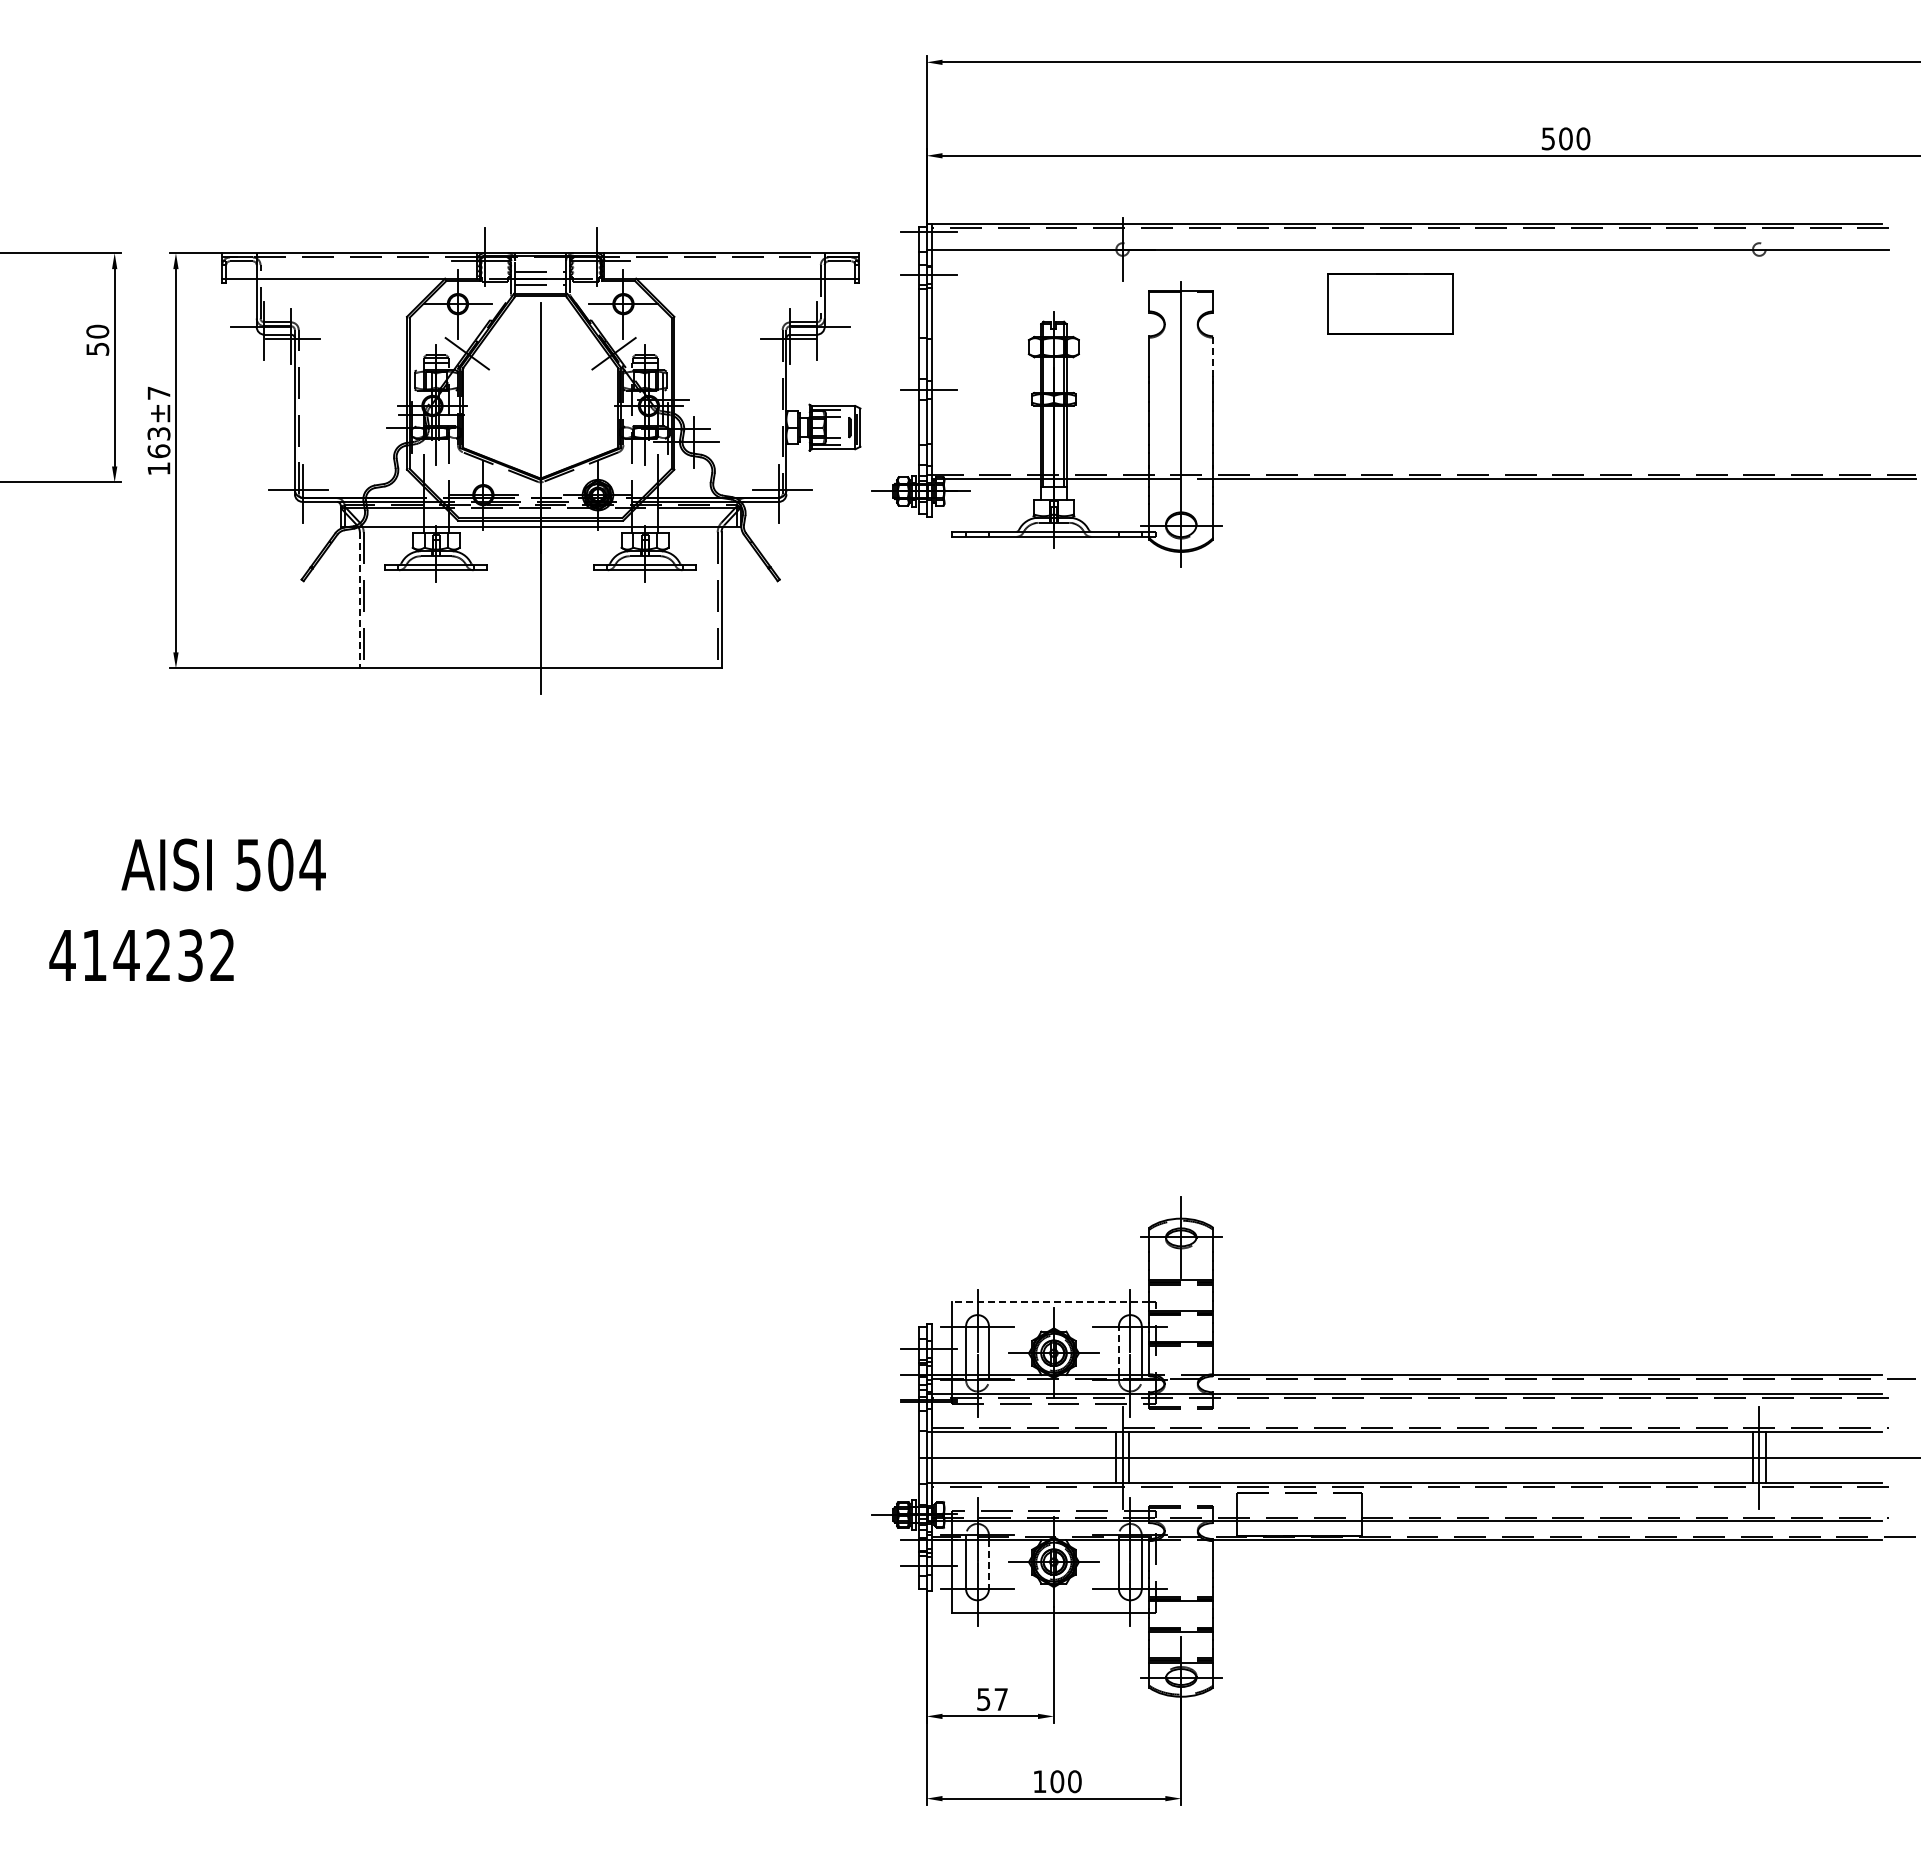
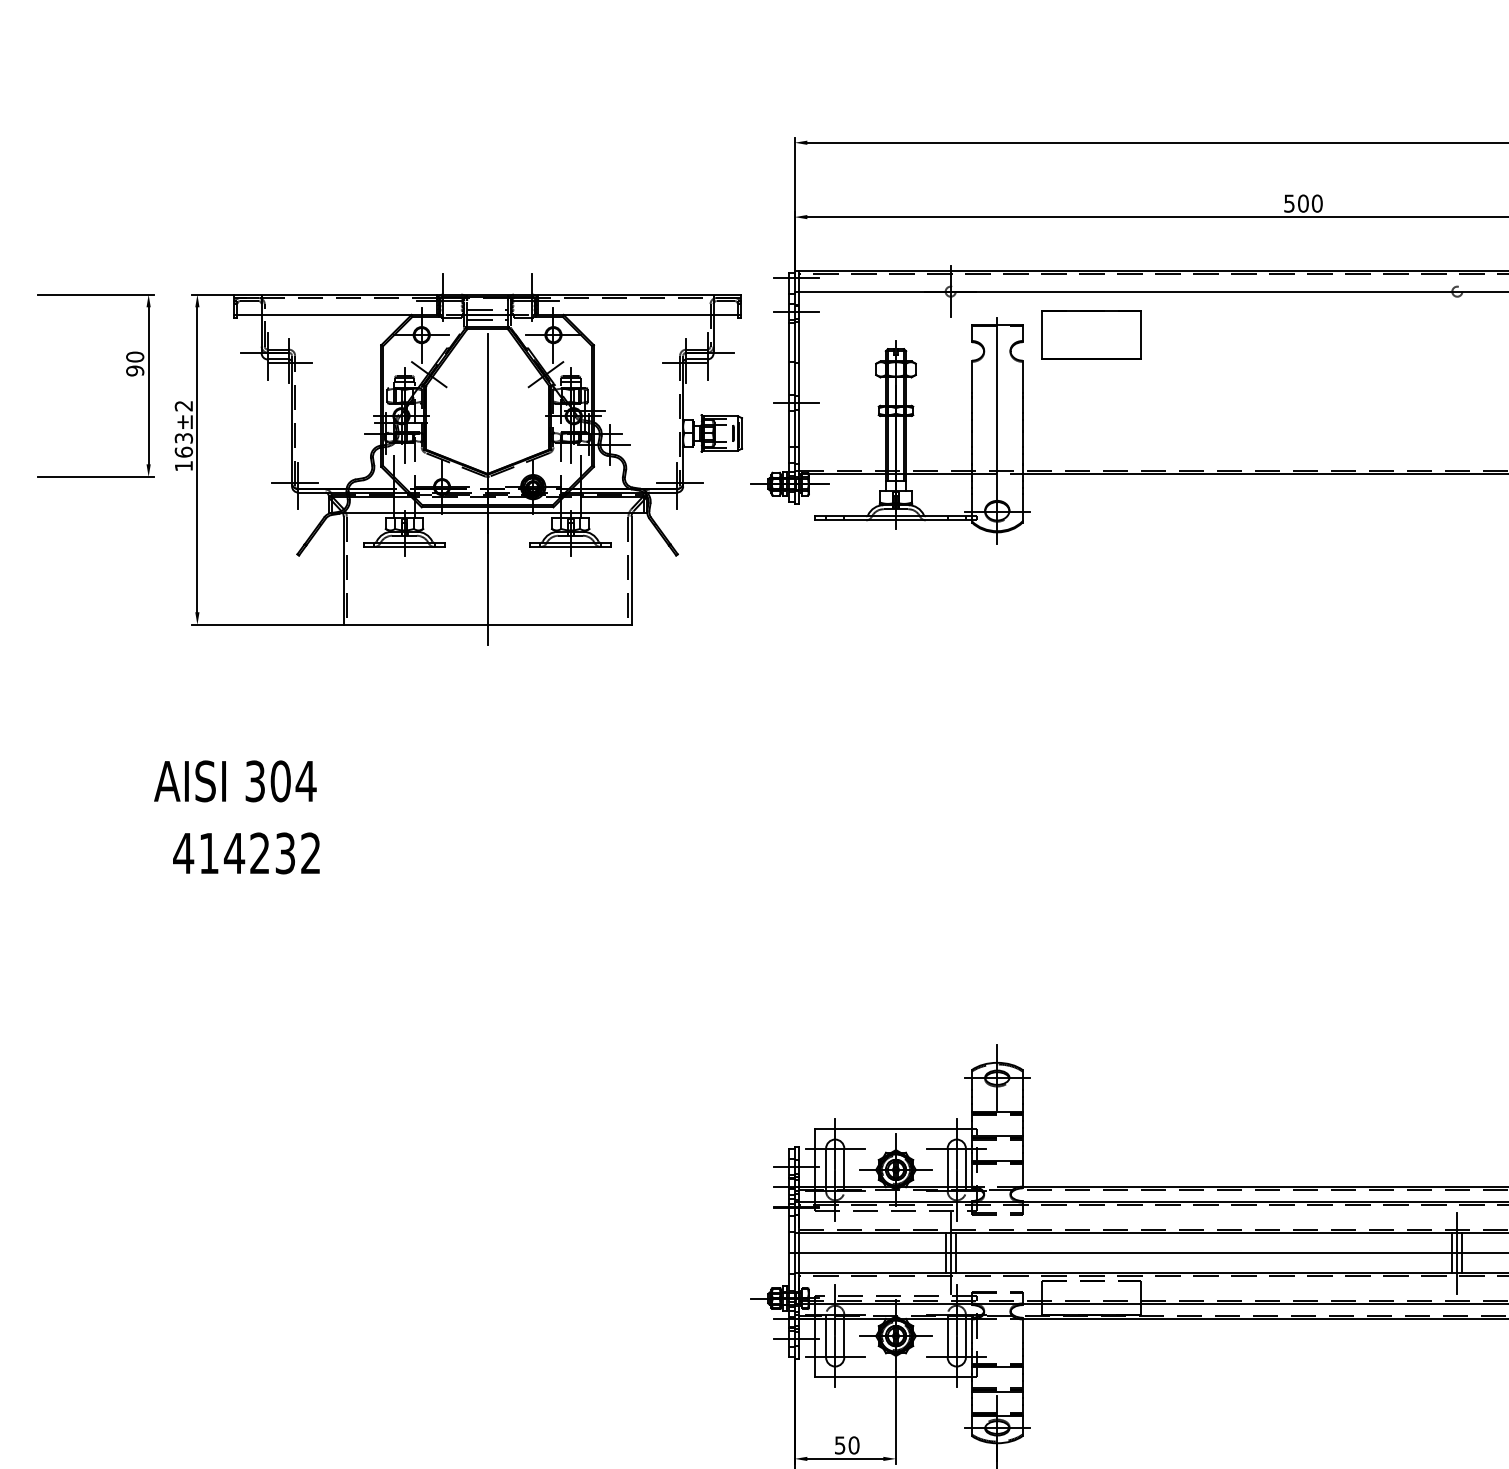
part: (1390, 303) -> (1091, 334), moved
text: (97, 349) -> (134, 371), 50 -> 90
line: (1213, 356) -> (1022, 376), dashed -> solid
text: (158, 392) -> (183, 405), ±7 -> ±2
line: (359, 600) -> (343, 570), dashed -> solid
text: (248, 864) -> (255, 781), 504 -> 304
text: (141, 955) -> (246, 853), moved
line: (1050, 1302) -> (893, 1129), dashed -> solid
line: (1118, 1350) -> (947, 1167), dashed -> solid
line: (988, 1565) -> (843, 1338), dashed -> solid
text: (1001, 1699) -> (854, 1445), 57 -> 50

